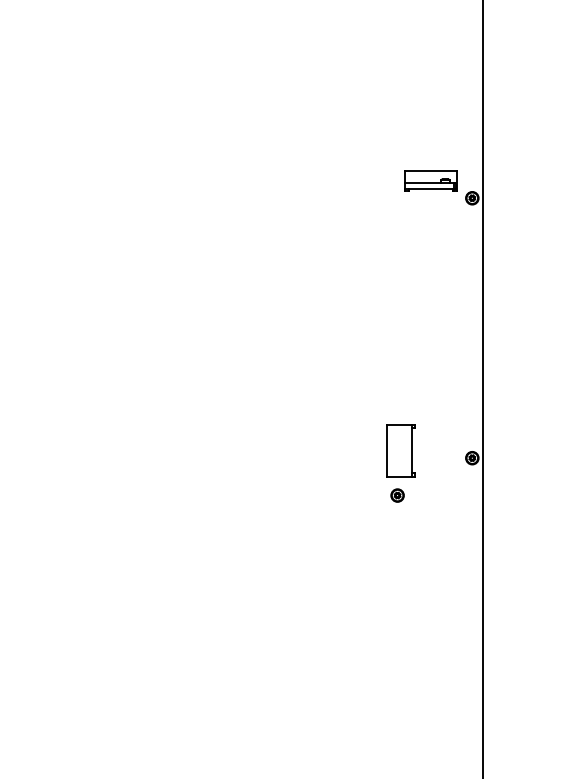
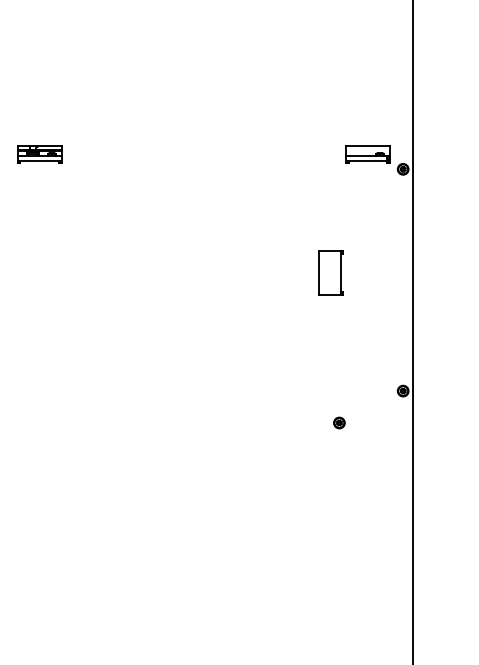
part: (46, 180) -> (39, 154), added
part: (400, 450) -> (330, 272), moved

